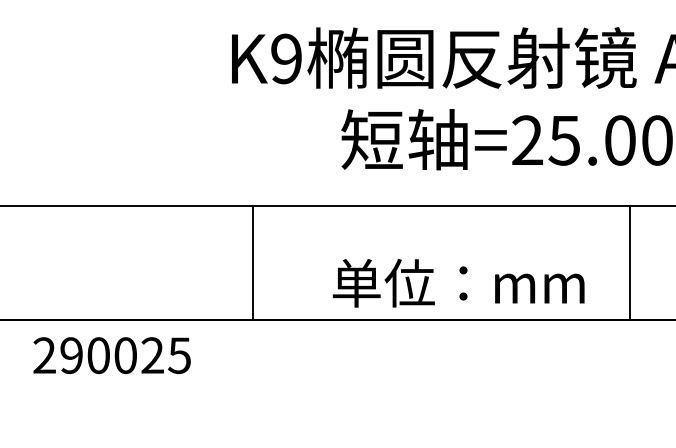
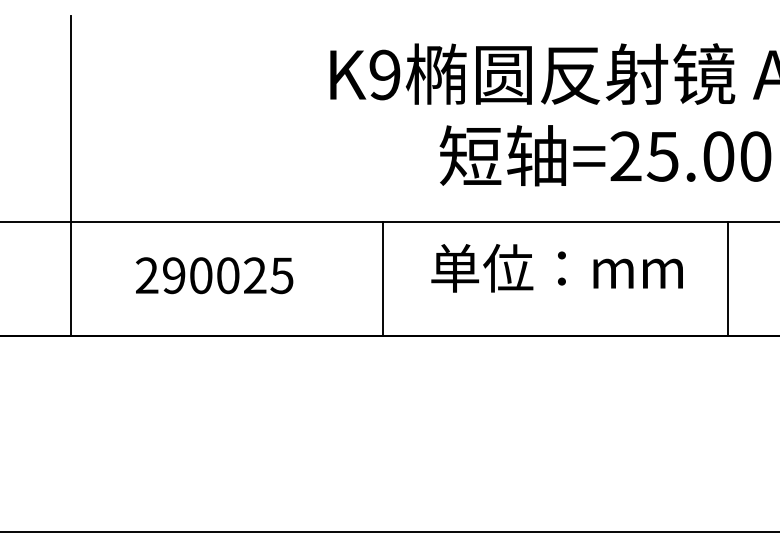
line: (253, 262) -> (383, 278), moved
text: (458, 283) -> (556, 268), moved
text: (112, 355) -> (214, 275), moved

